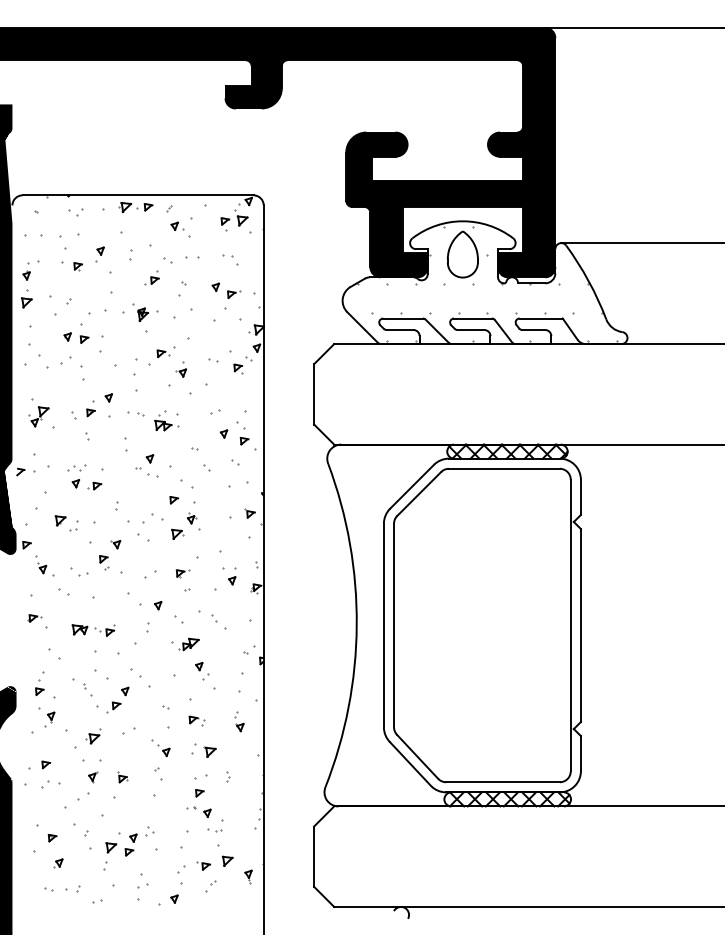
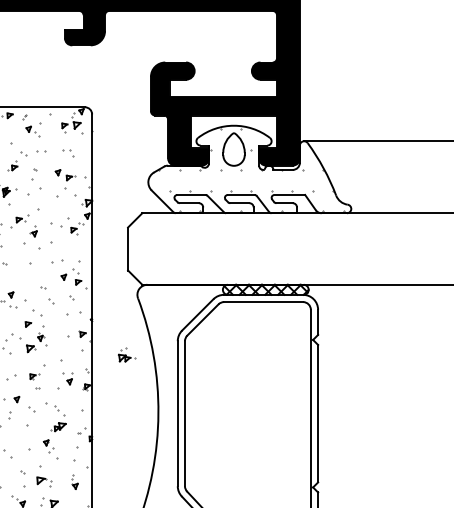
part: (213, 360) -> (56, 224), size x1.6
part: (215, 411) -> (57, 261), size x1.6
part: (166, 420) -> (126, 354), moved
part: (188, 644) -> (58, 427), moved
part: (196, 720) -> (44, 481), size x1.4

